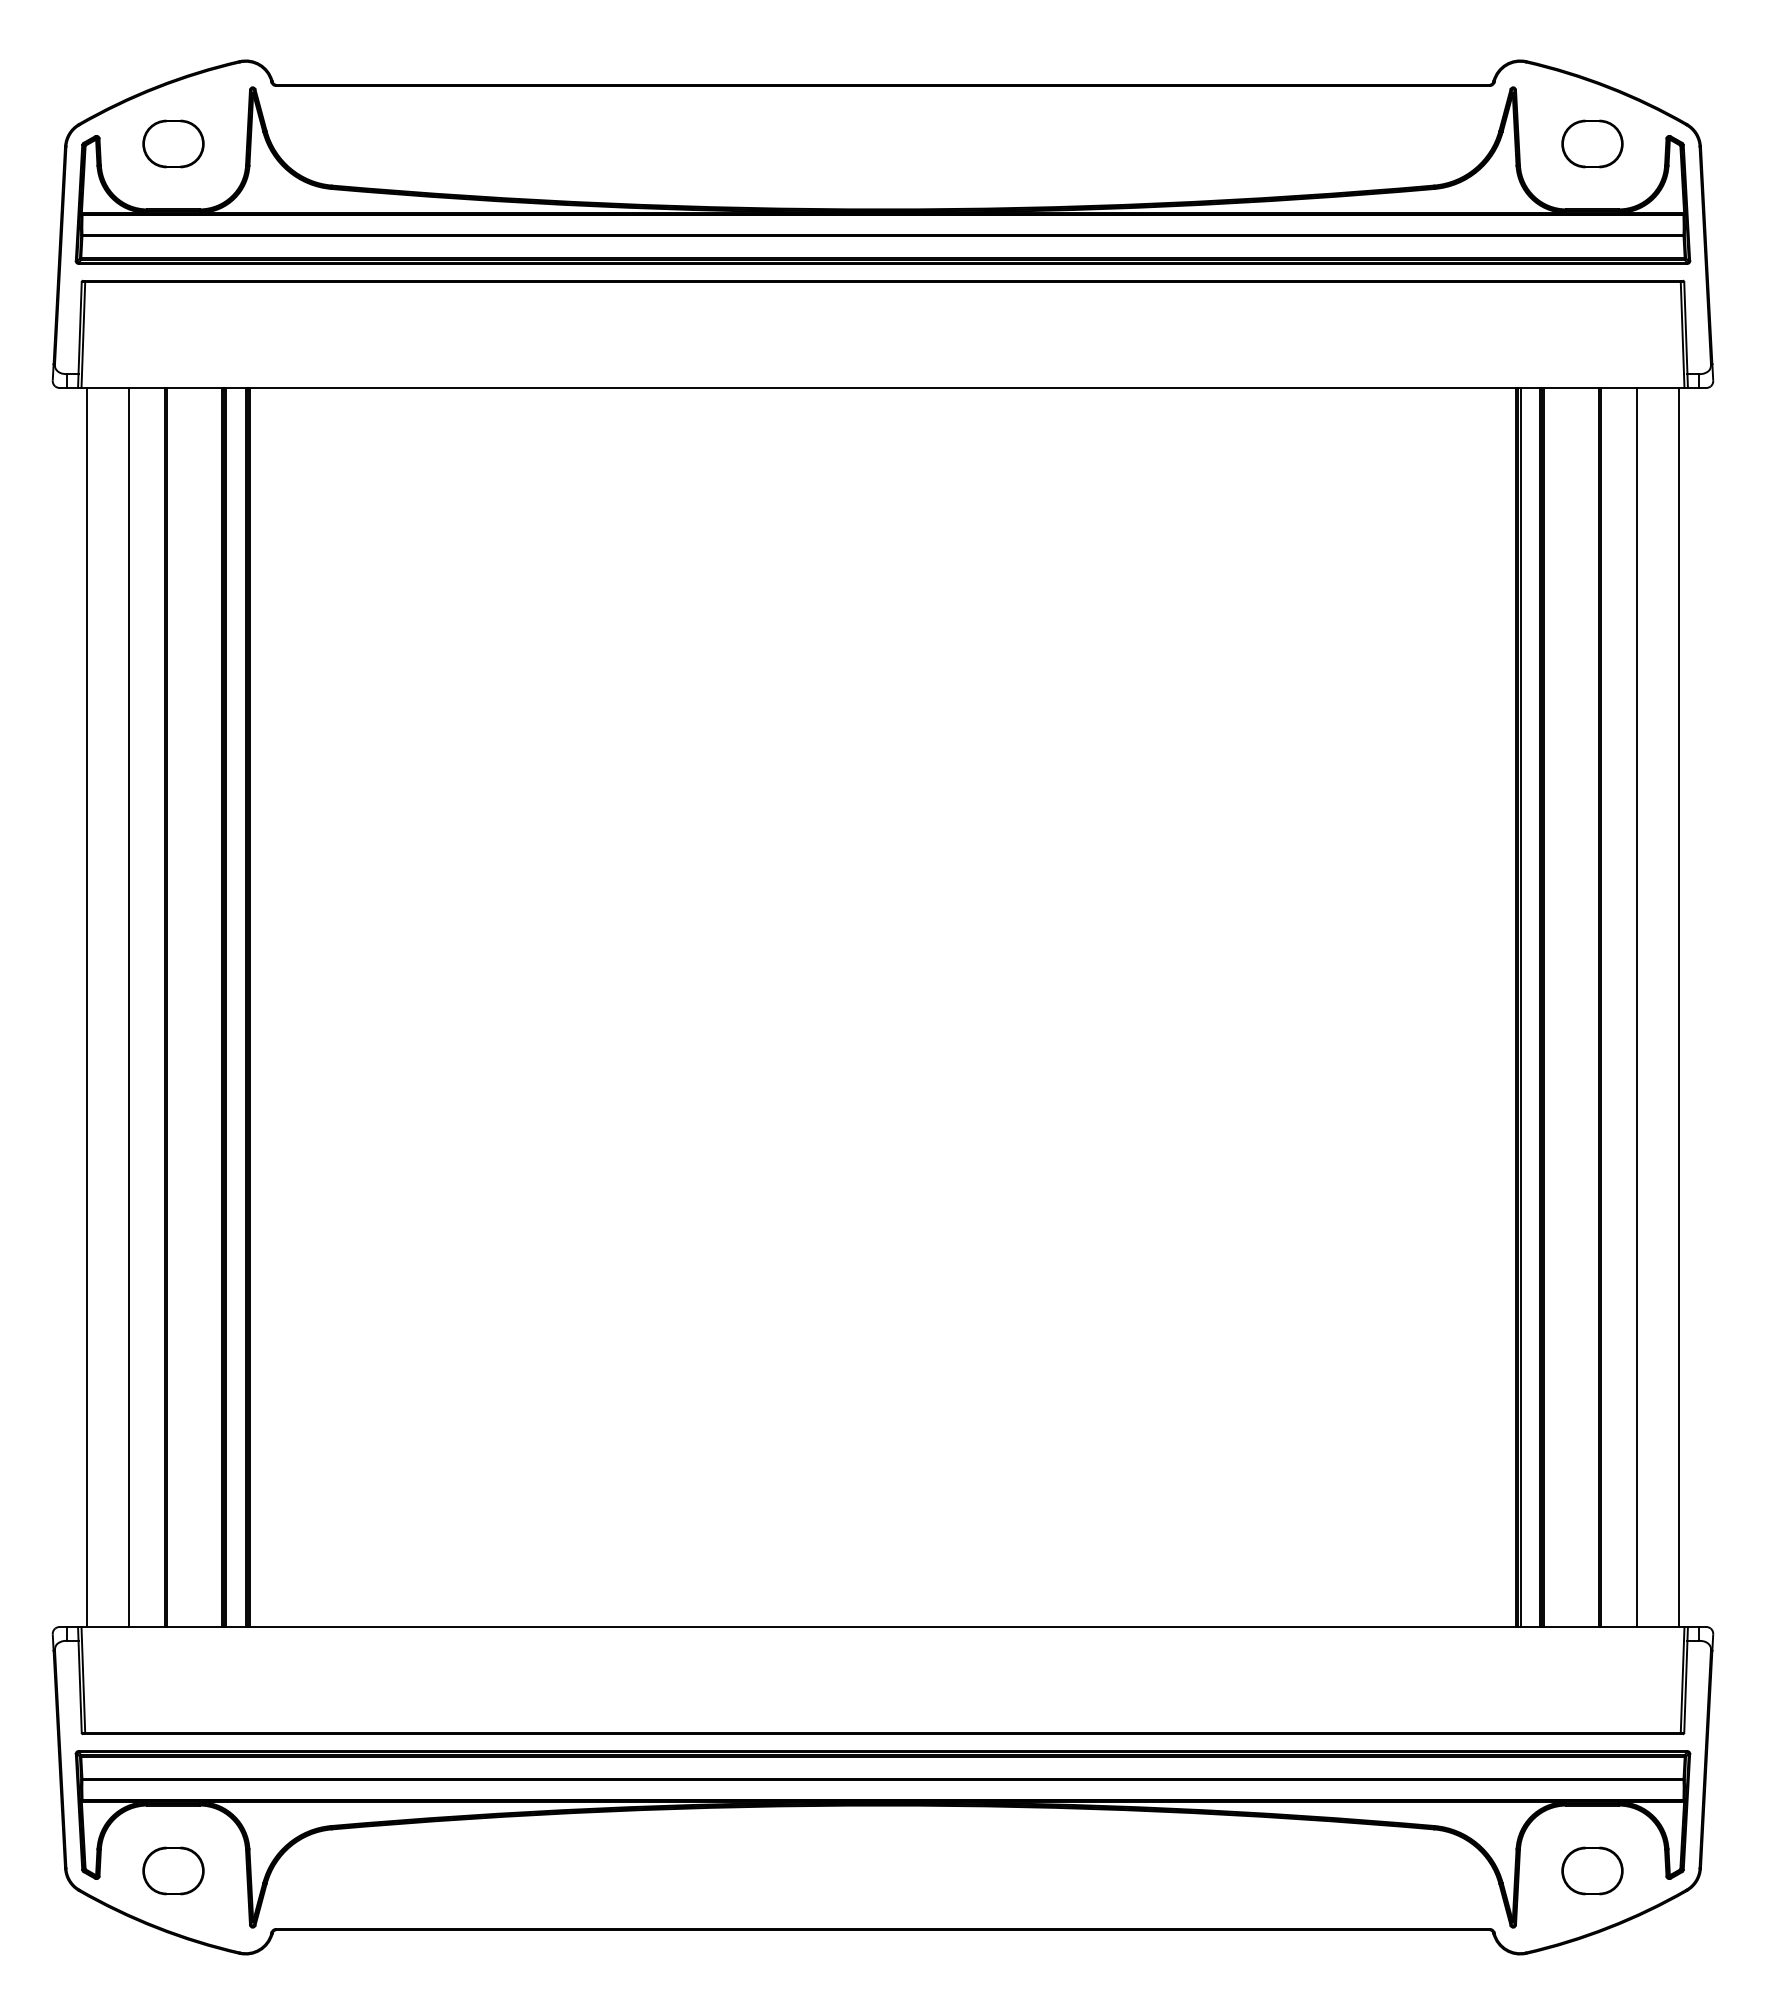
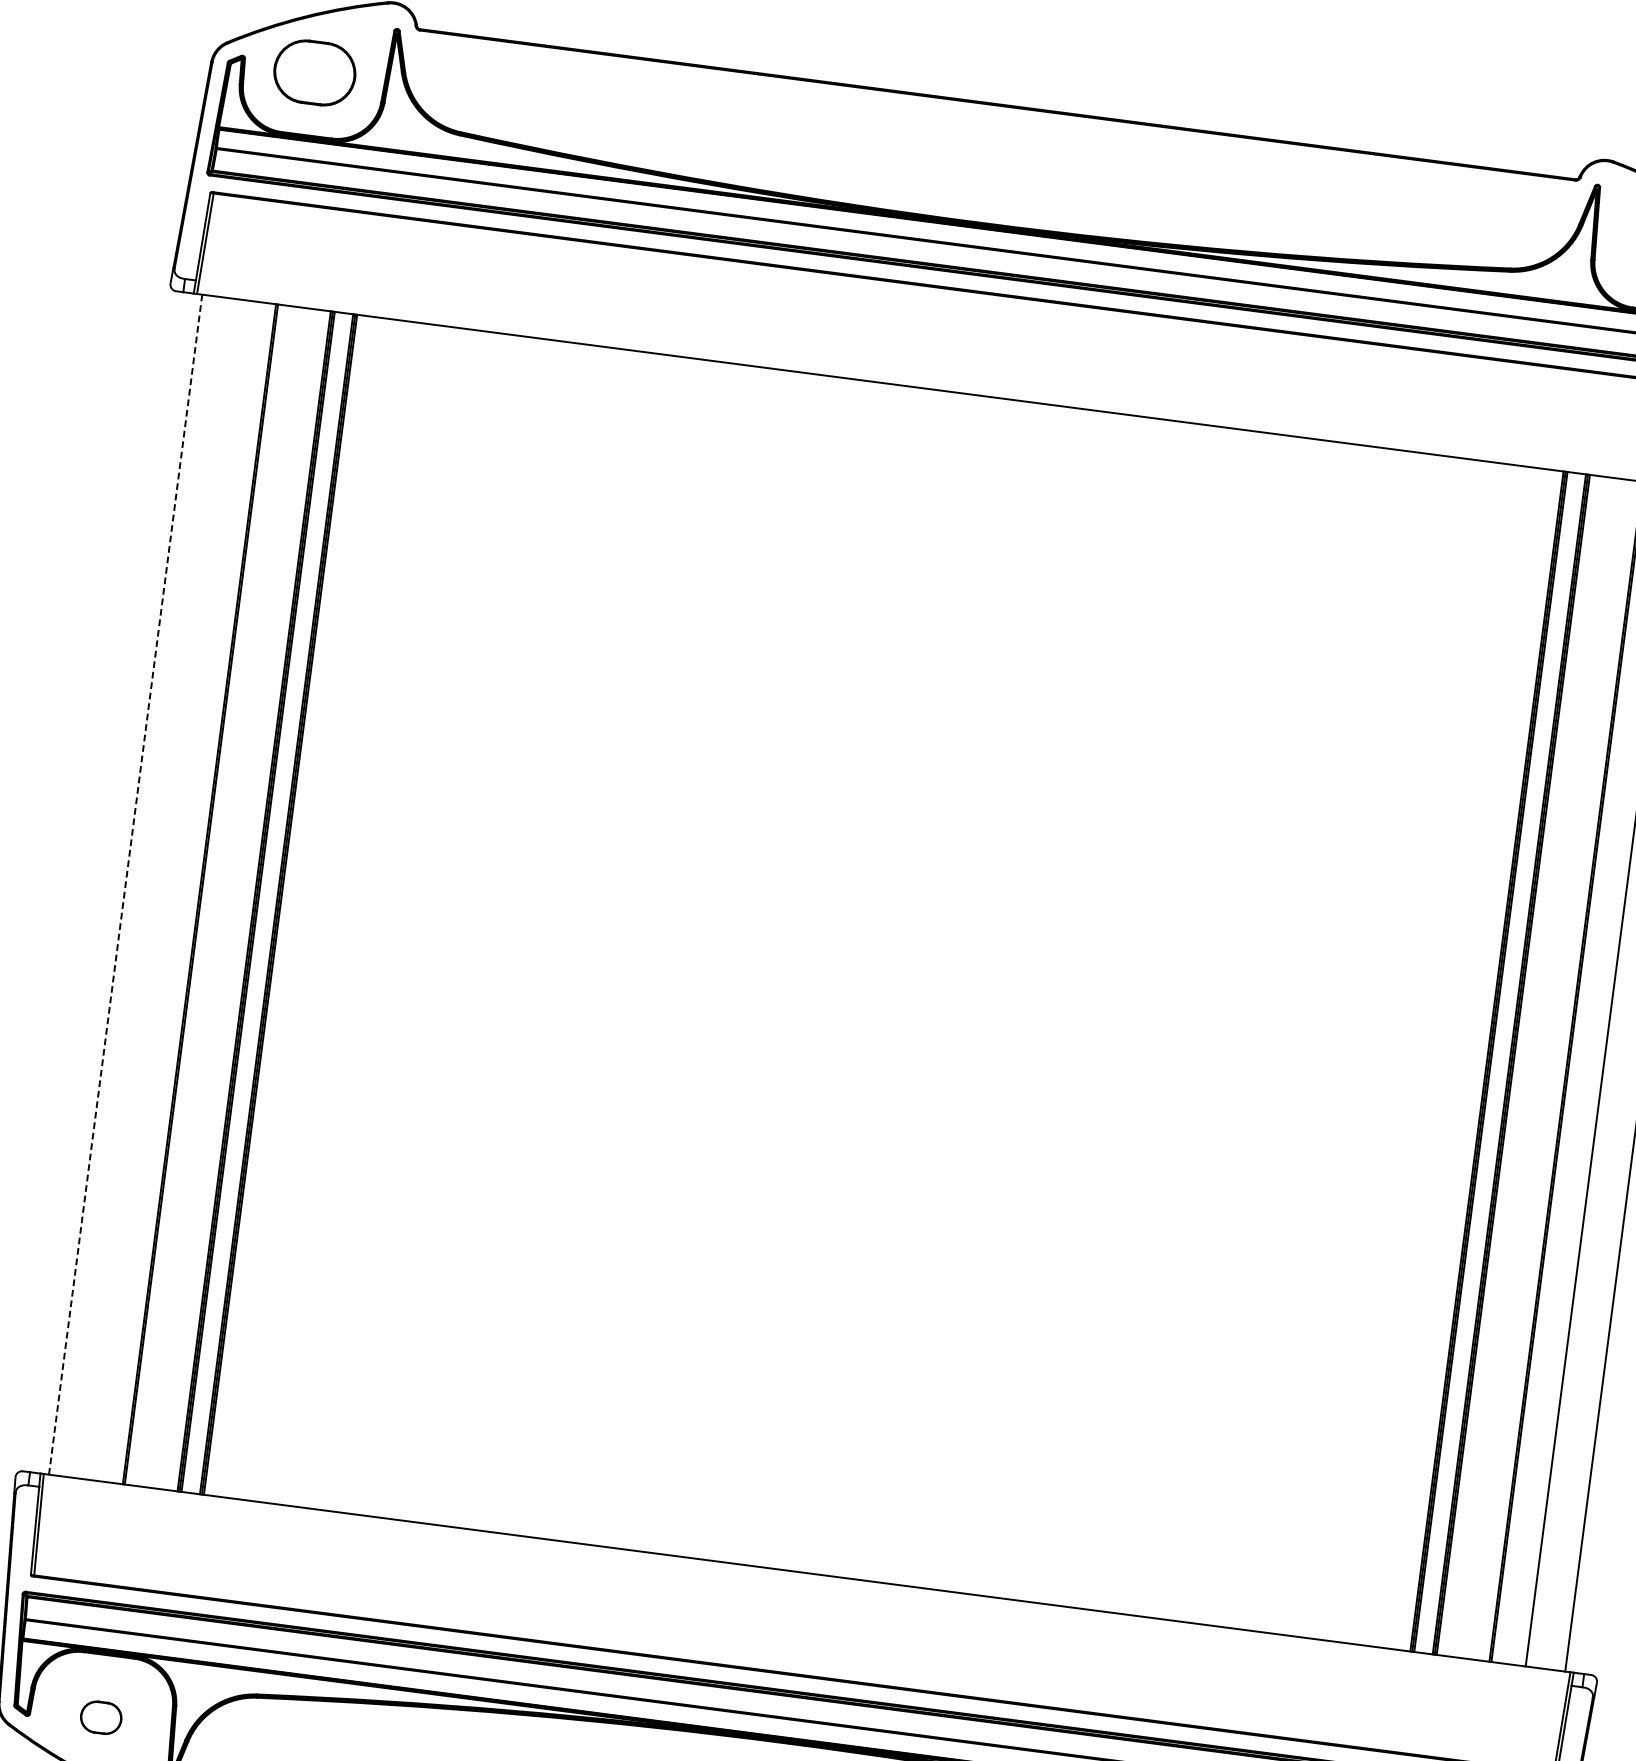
part: (173, 143) -> (314, 72), size x1.4
line: (86, 1007) -> (125, 884), solid -> dashed
line: (128, 1007) -> (165, 889), removed
part: (173, 1870) -> (101, 1717), size x0.7

